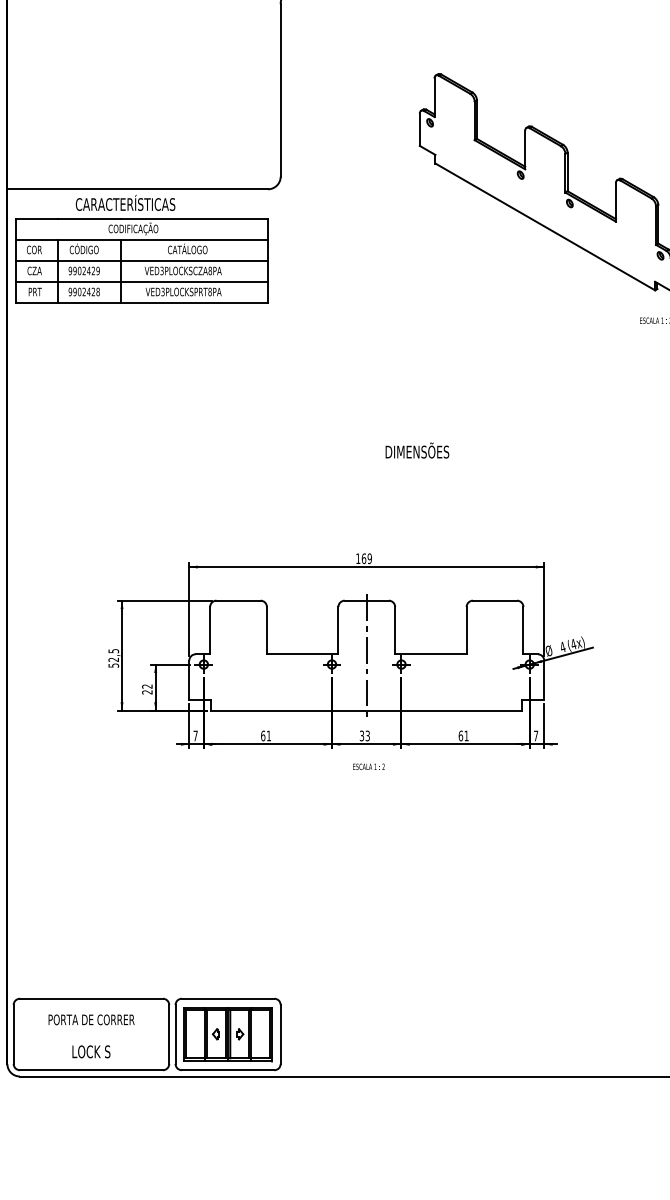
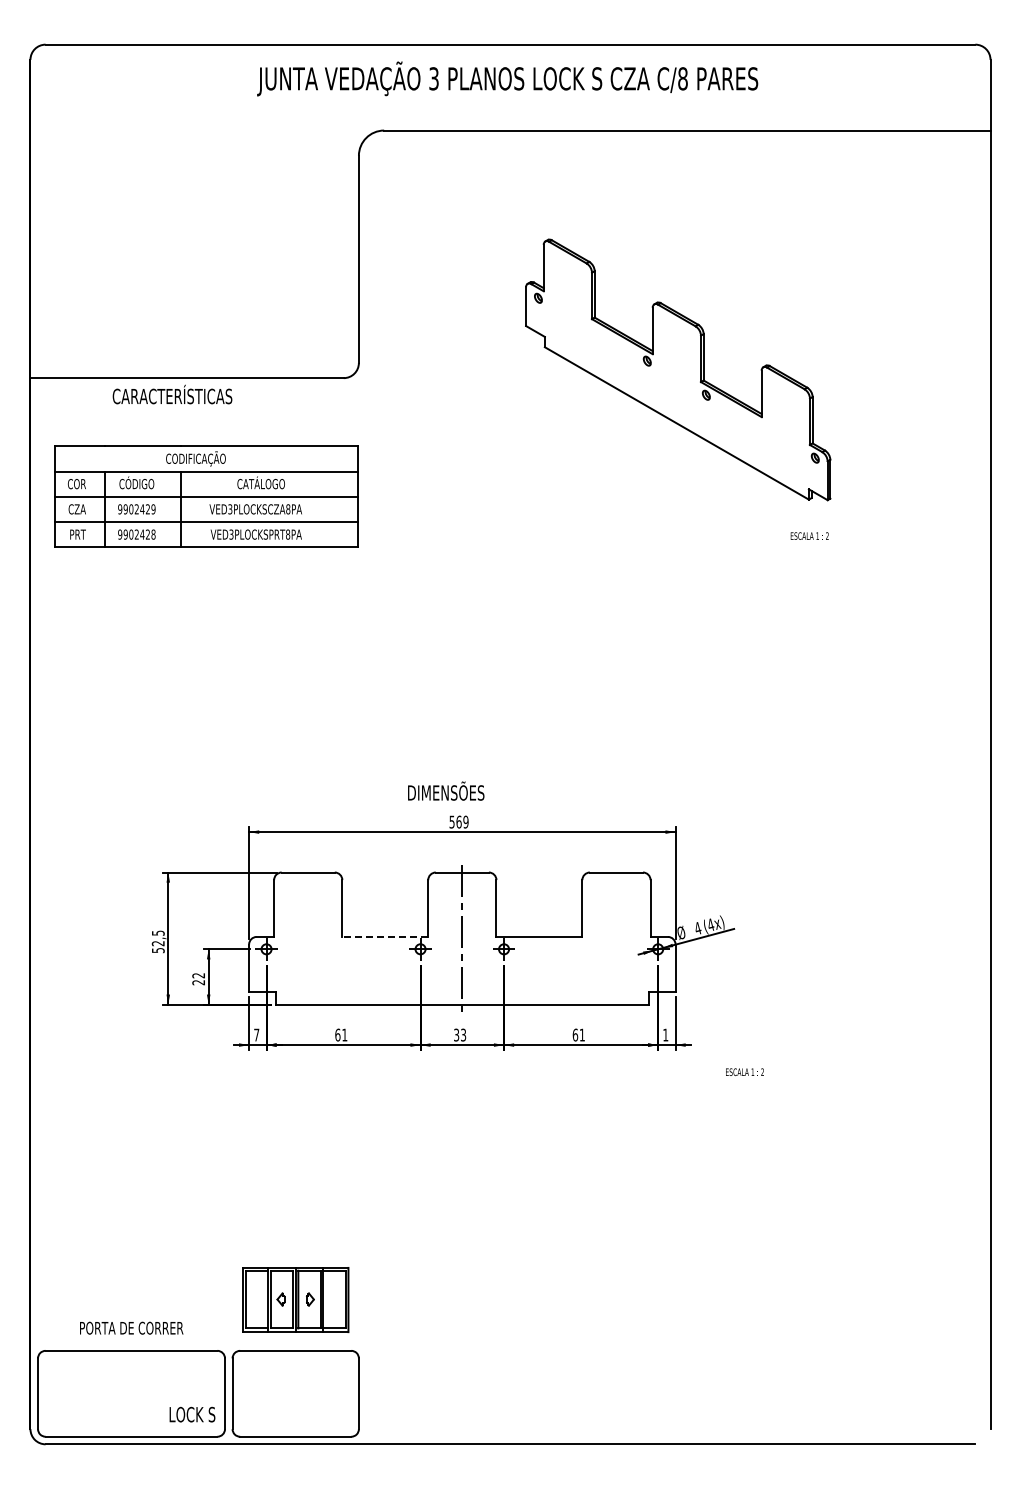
part: (142, 260) -> (206, 496), moved
text: (417, 450) -> (446, 790), moved
text: (357, 558) -> (451, 821), 169 -> 569
line: (302, 653) -> (385, 936), solid -> dashed
text: (535, 735) -> (665, 1034), 7 -> 1
text: (368, 766) -> (744, 1071), moved
text: (91, 1019) -> (131, 1327), moved
part: (227, 1035) -> (295, 1300), moved
text: (91, 1051) -> (192, 1414), moved

